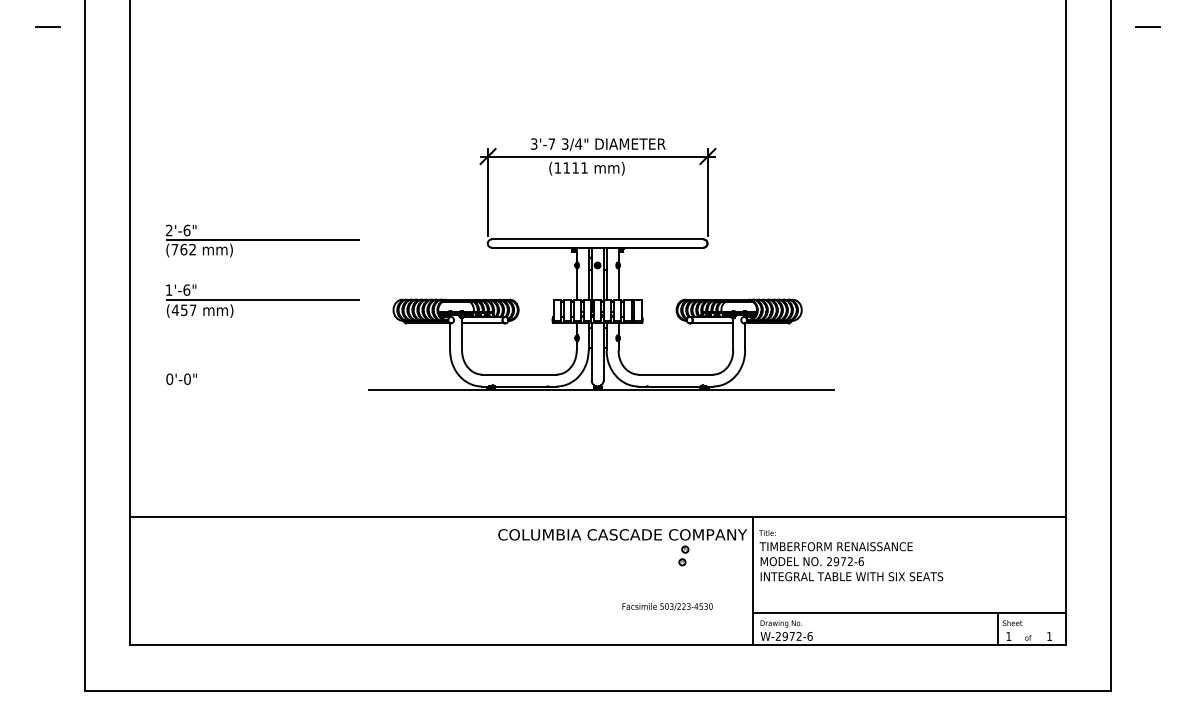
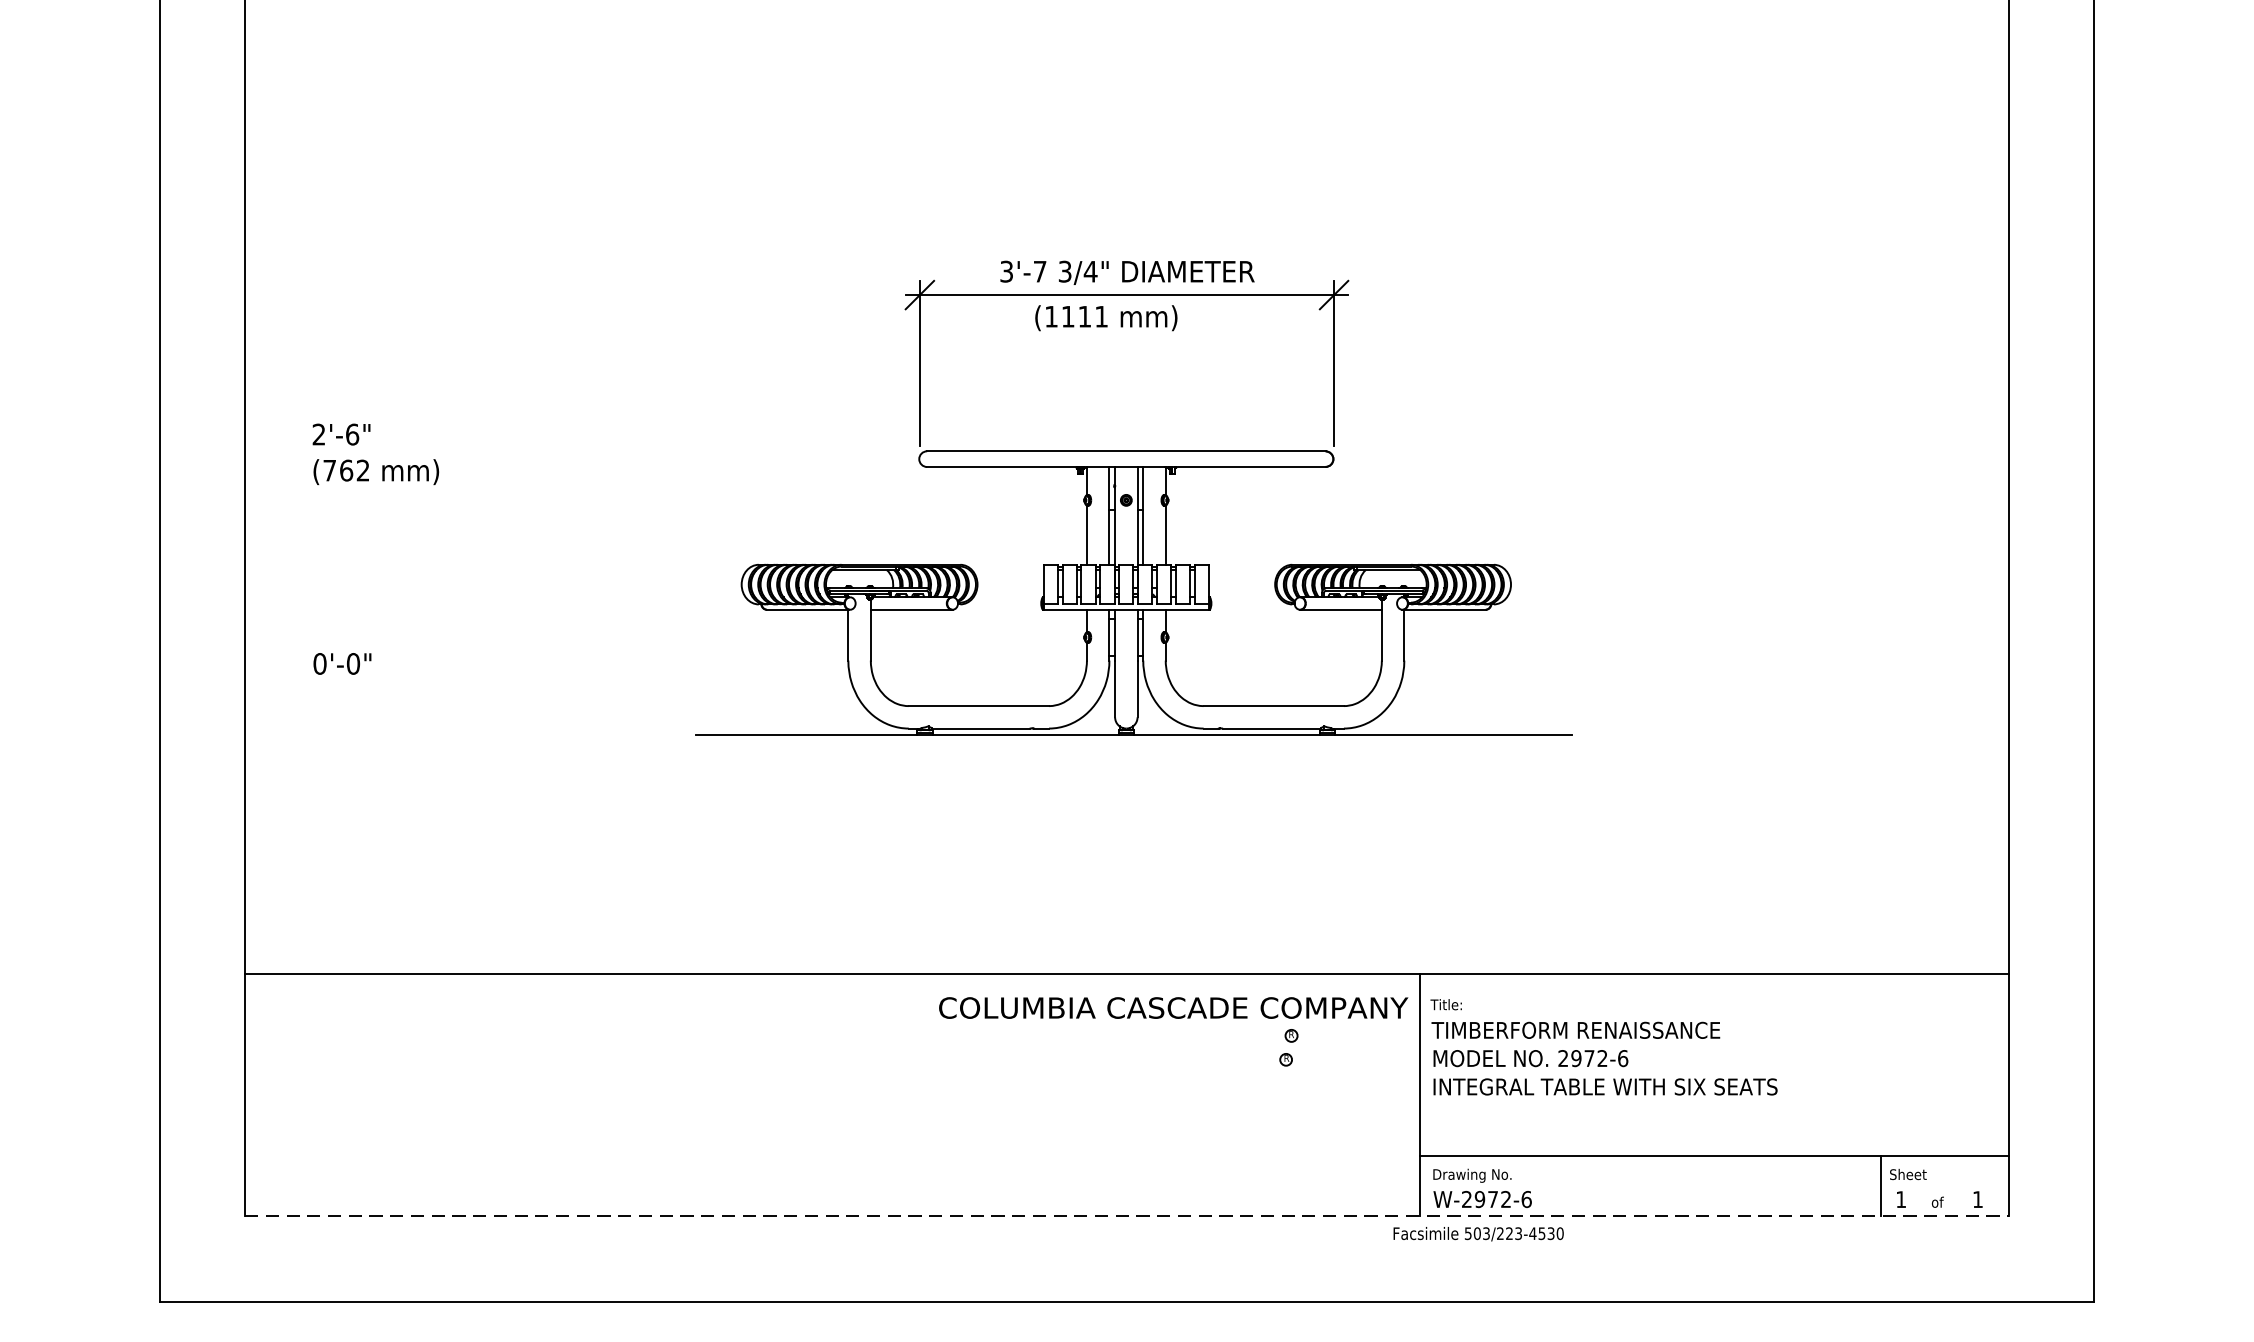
line: (47, 27) -> (89, 51), removed
line: (1147, 27) -> (2162, 51), removed
line: (262, 239) -> (494, 451), removed
part: (262, 300) -> (494, 566), removed
text: (181, 378) -> (342, 662), moved
text: (667, 606) -> (1478, 1233), moved
line: (598, 645) -> (1127, 1216), solid -> dashed

